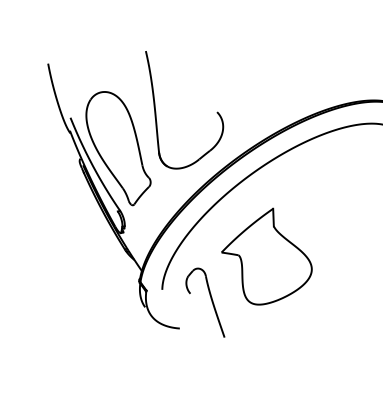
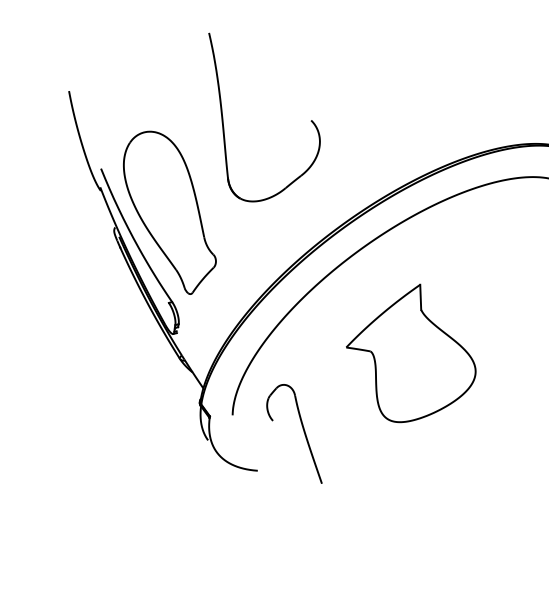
part: (156, 111) -> (224, 119), moved
part: (266, 256) -> (410, 353), moved

